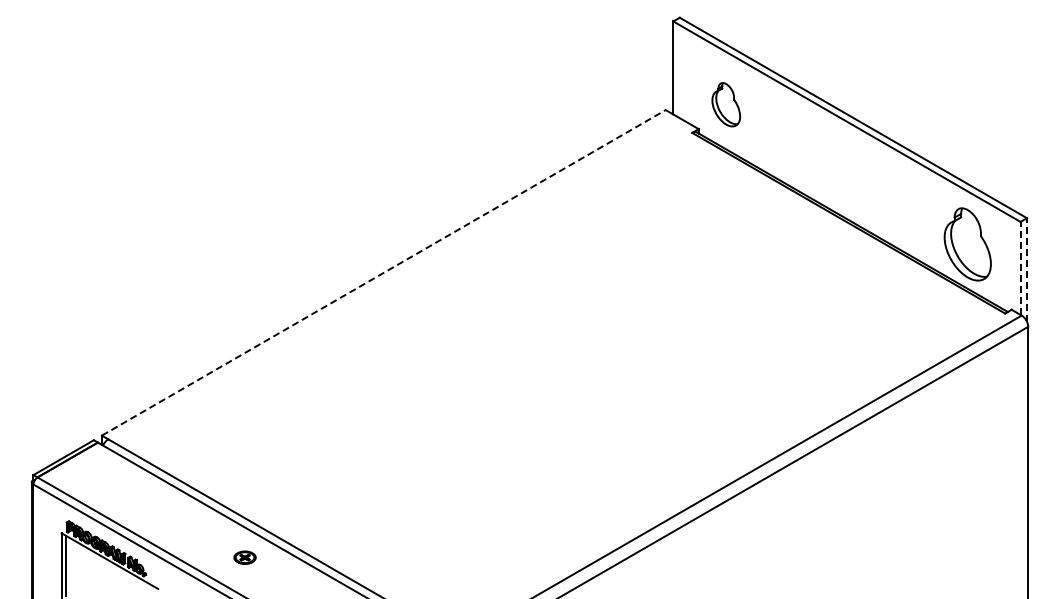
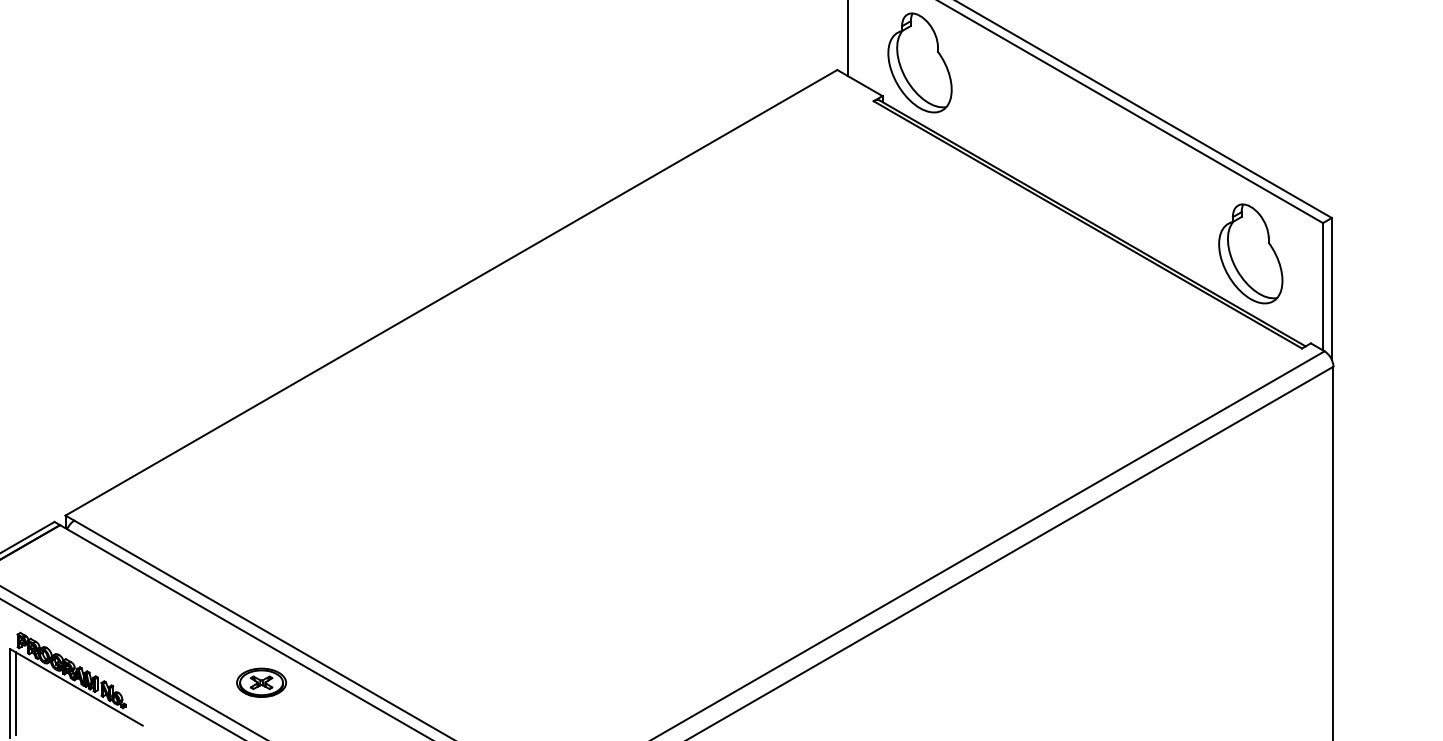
part: (726, 104) -> (920, 62), size x1.67
line: (1020, 268) -> (1322, 286), dashed -> solid
line: (1026, 269) -> (1331, 288), dashed -> solid
line: (383, 272) -> (451, 292), dashed -> solid
part: (244, 557) -> (260, 682), size x1.67

